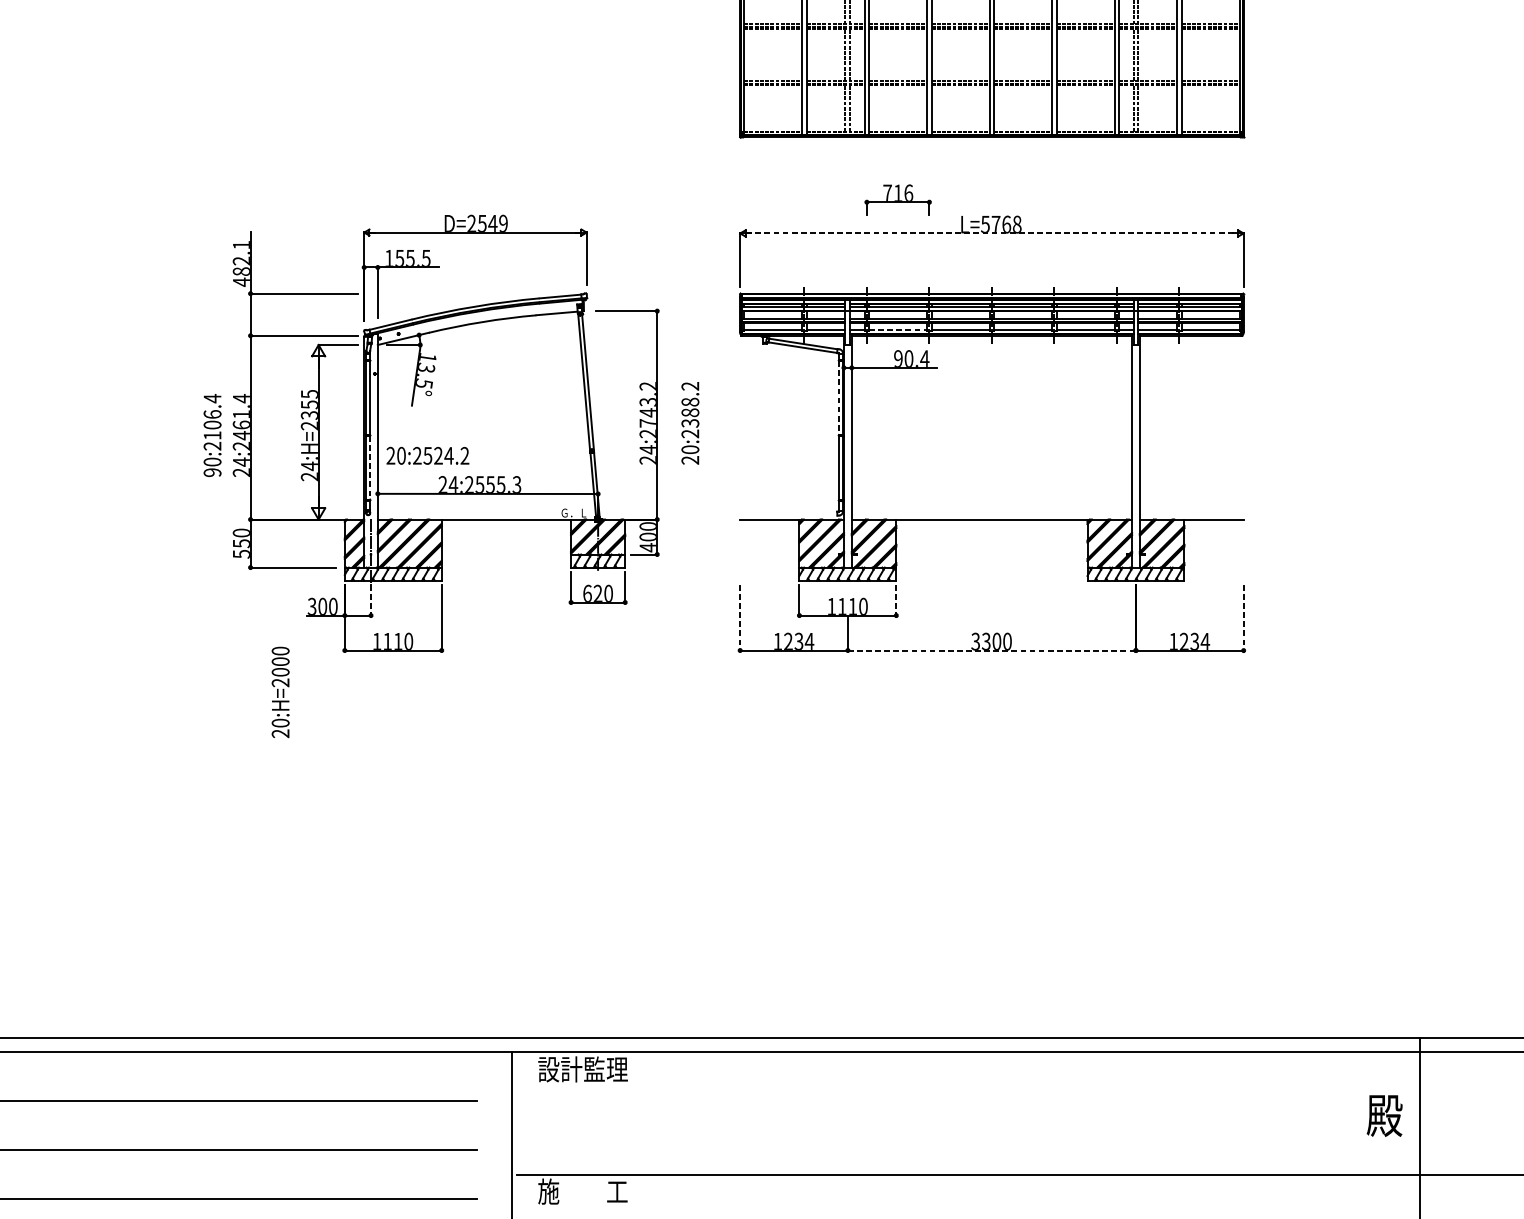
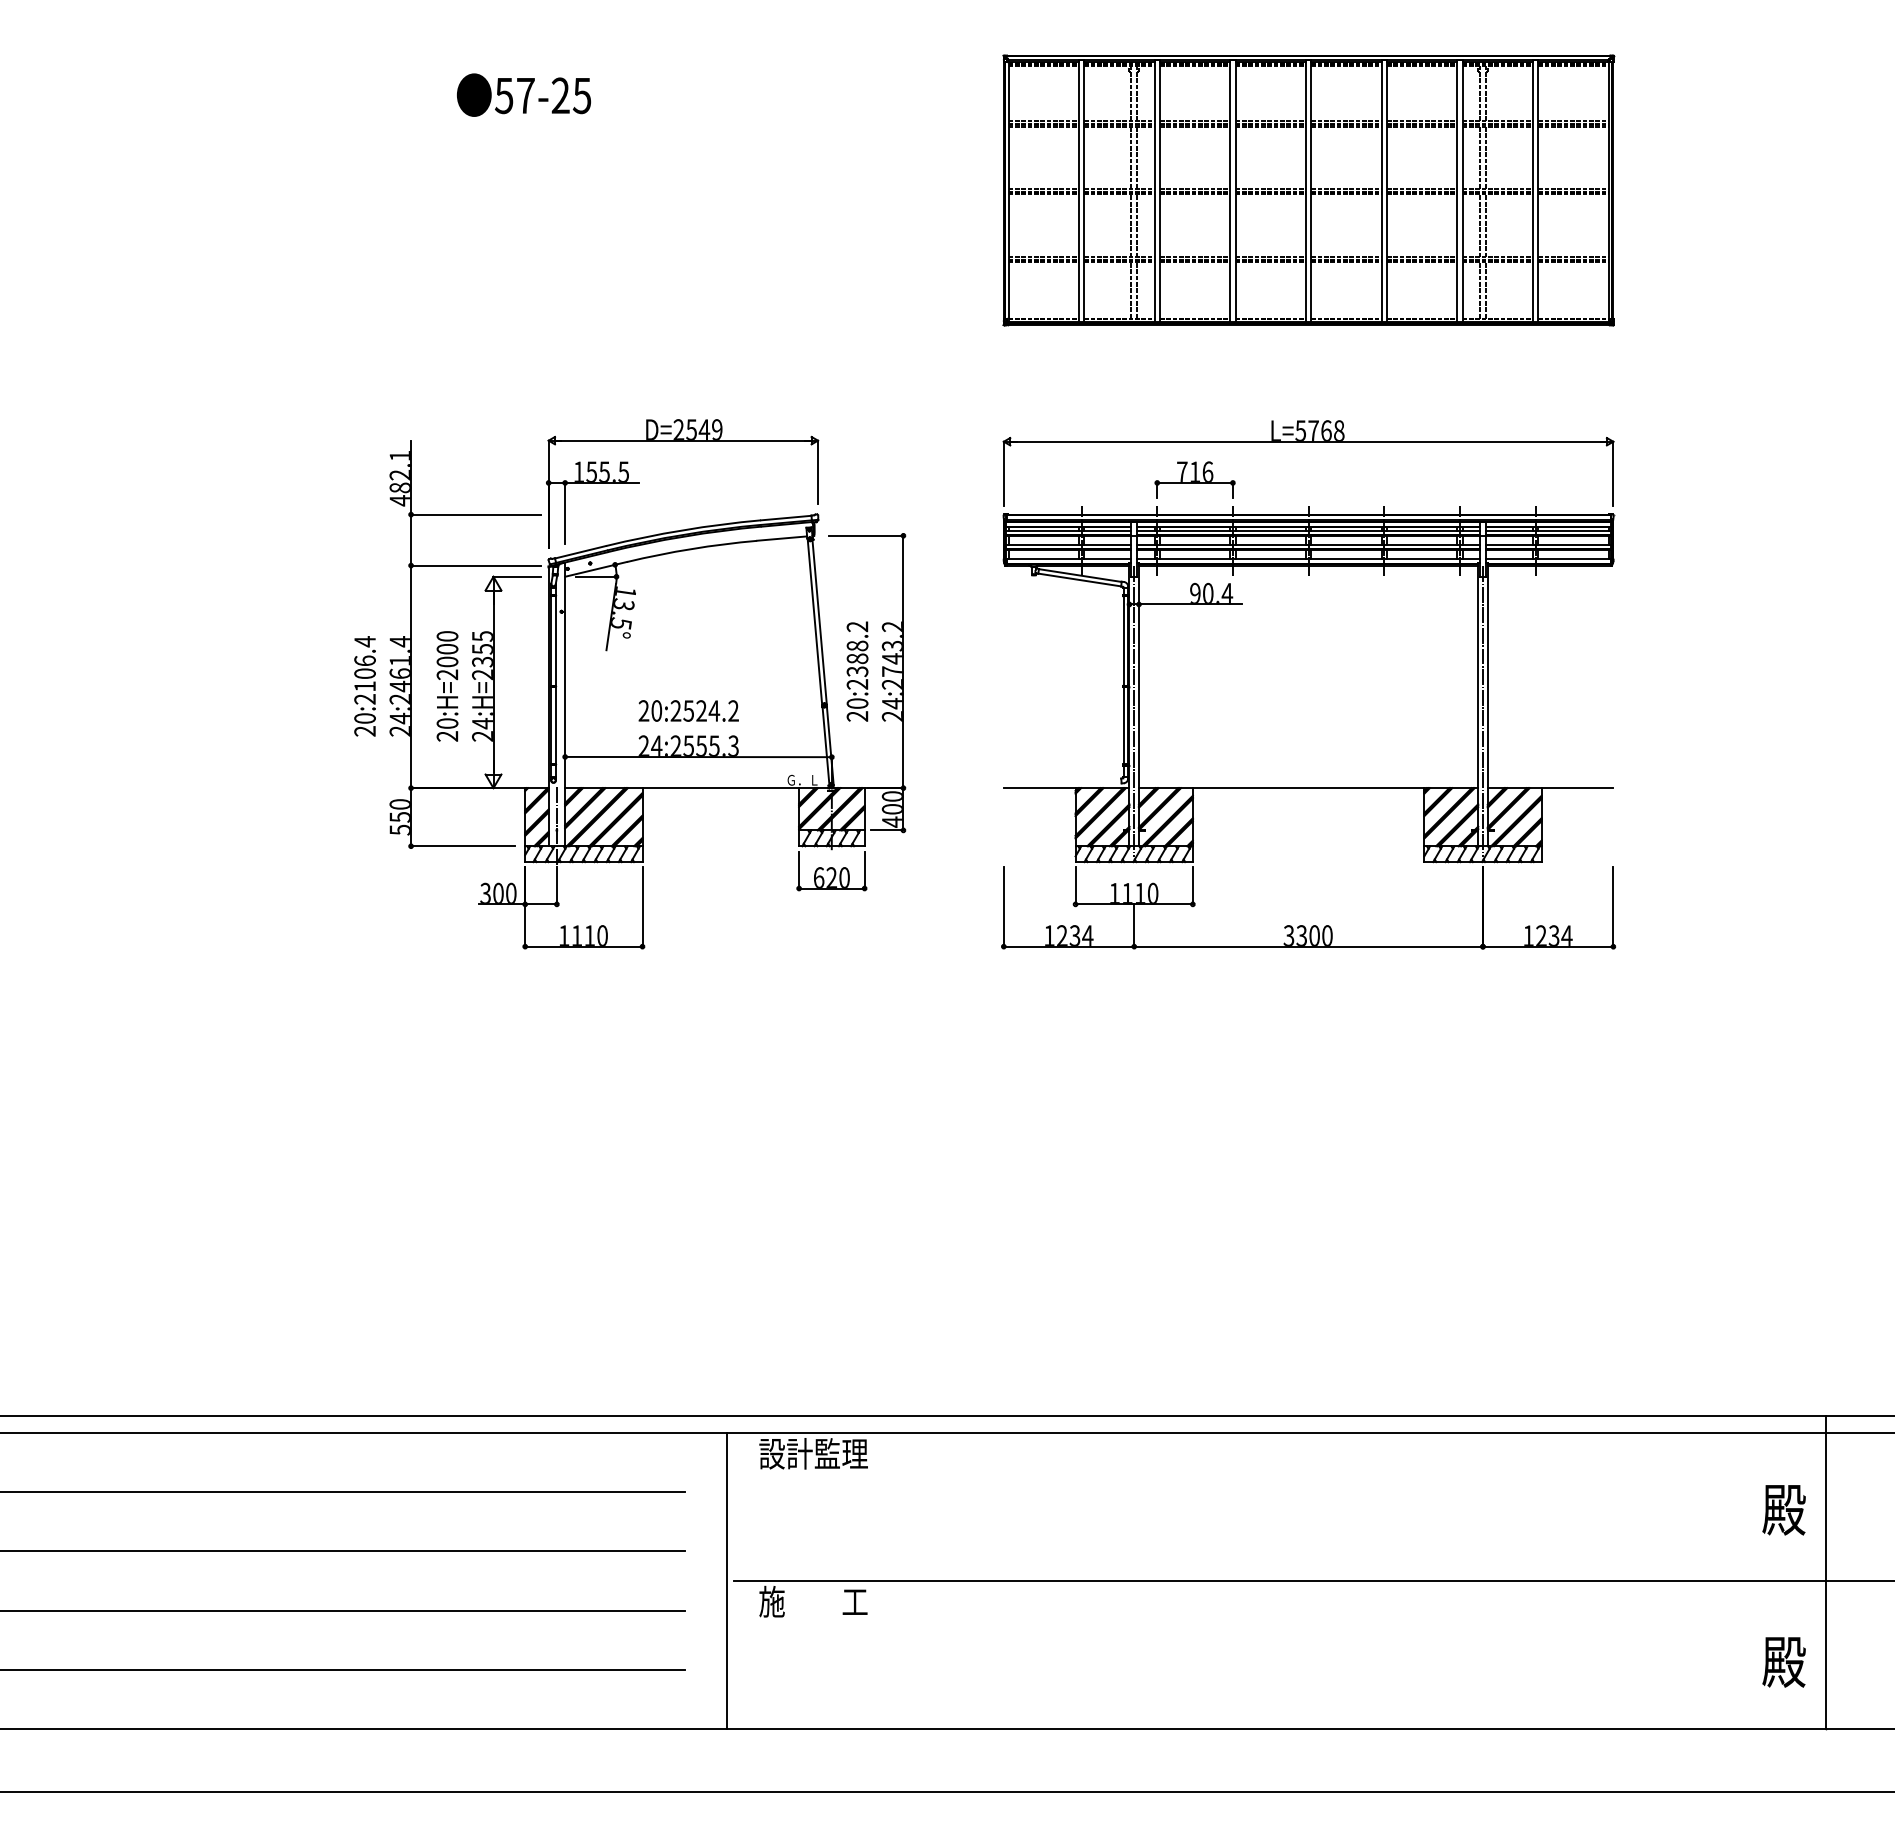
part: (897, 199) -> (1194, 479), moved
line: (992, 233) -> (1309, 441), dashed -> solid
line: (898, 329) -> (1195, 558), dashed -> solid
line: (839, 398) -> (1123, 641), dashed -> solid
text: (690, 423) -> (857, 671), moved
text: (427, 455) -> (688, 710), moved
line: (848, 456) -> (1134, 711), added
line: (1135, 456) -> (1482, 711), added
line: (369, 467) -> (555, 725), dashed -> solid
text: (212, 472) -> (364, 731), 90:2106.4 -> 20:2106.4
line: (370, 600) -> (556, 886), dashed -> solid
line: (896, 600) -> (1192, 885), dashed -> solid
line: (739, 618) -> (1003, 907), dashed -> solid
line: (1243, 618) -> (1613, 907), dashed -> solid
line: (992, 650) -> (1309, 946), dashed -> solid
text: (280, 692) -> (447, 686), moved

